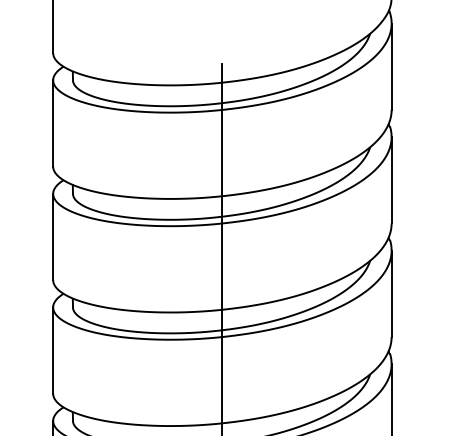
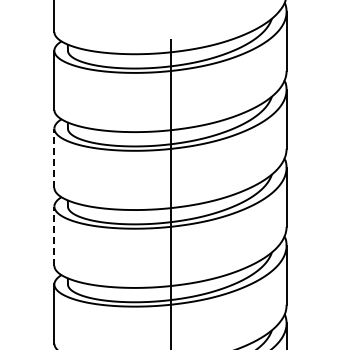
line: (53, 237) -> (54, 158), solid -> dashed
line: (53, 351) -> (54, 236), solid -> dashed

